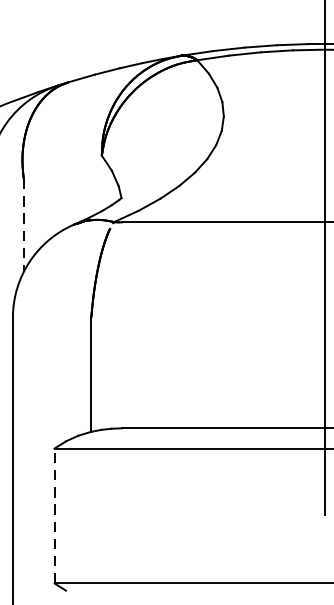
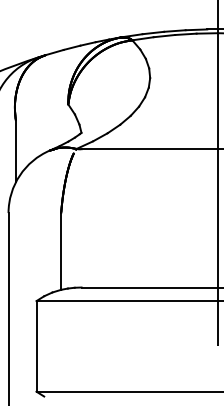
line: (23, 225) -> (15, 151), dashed -> solid
line: (54, 514) -> (36, 345), dashed -> solid

